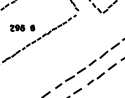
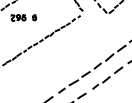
part: (22, 27) -> (23, 17), moved

